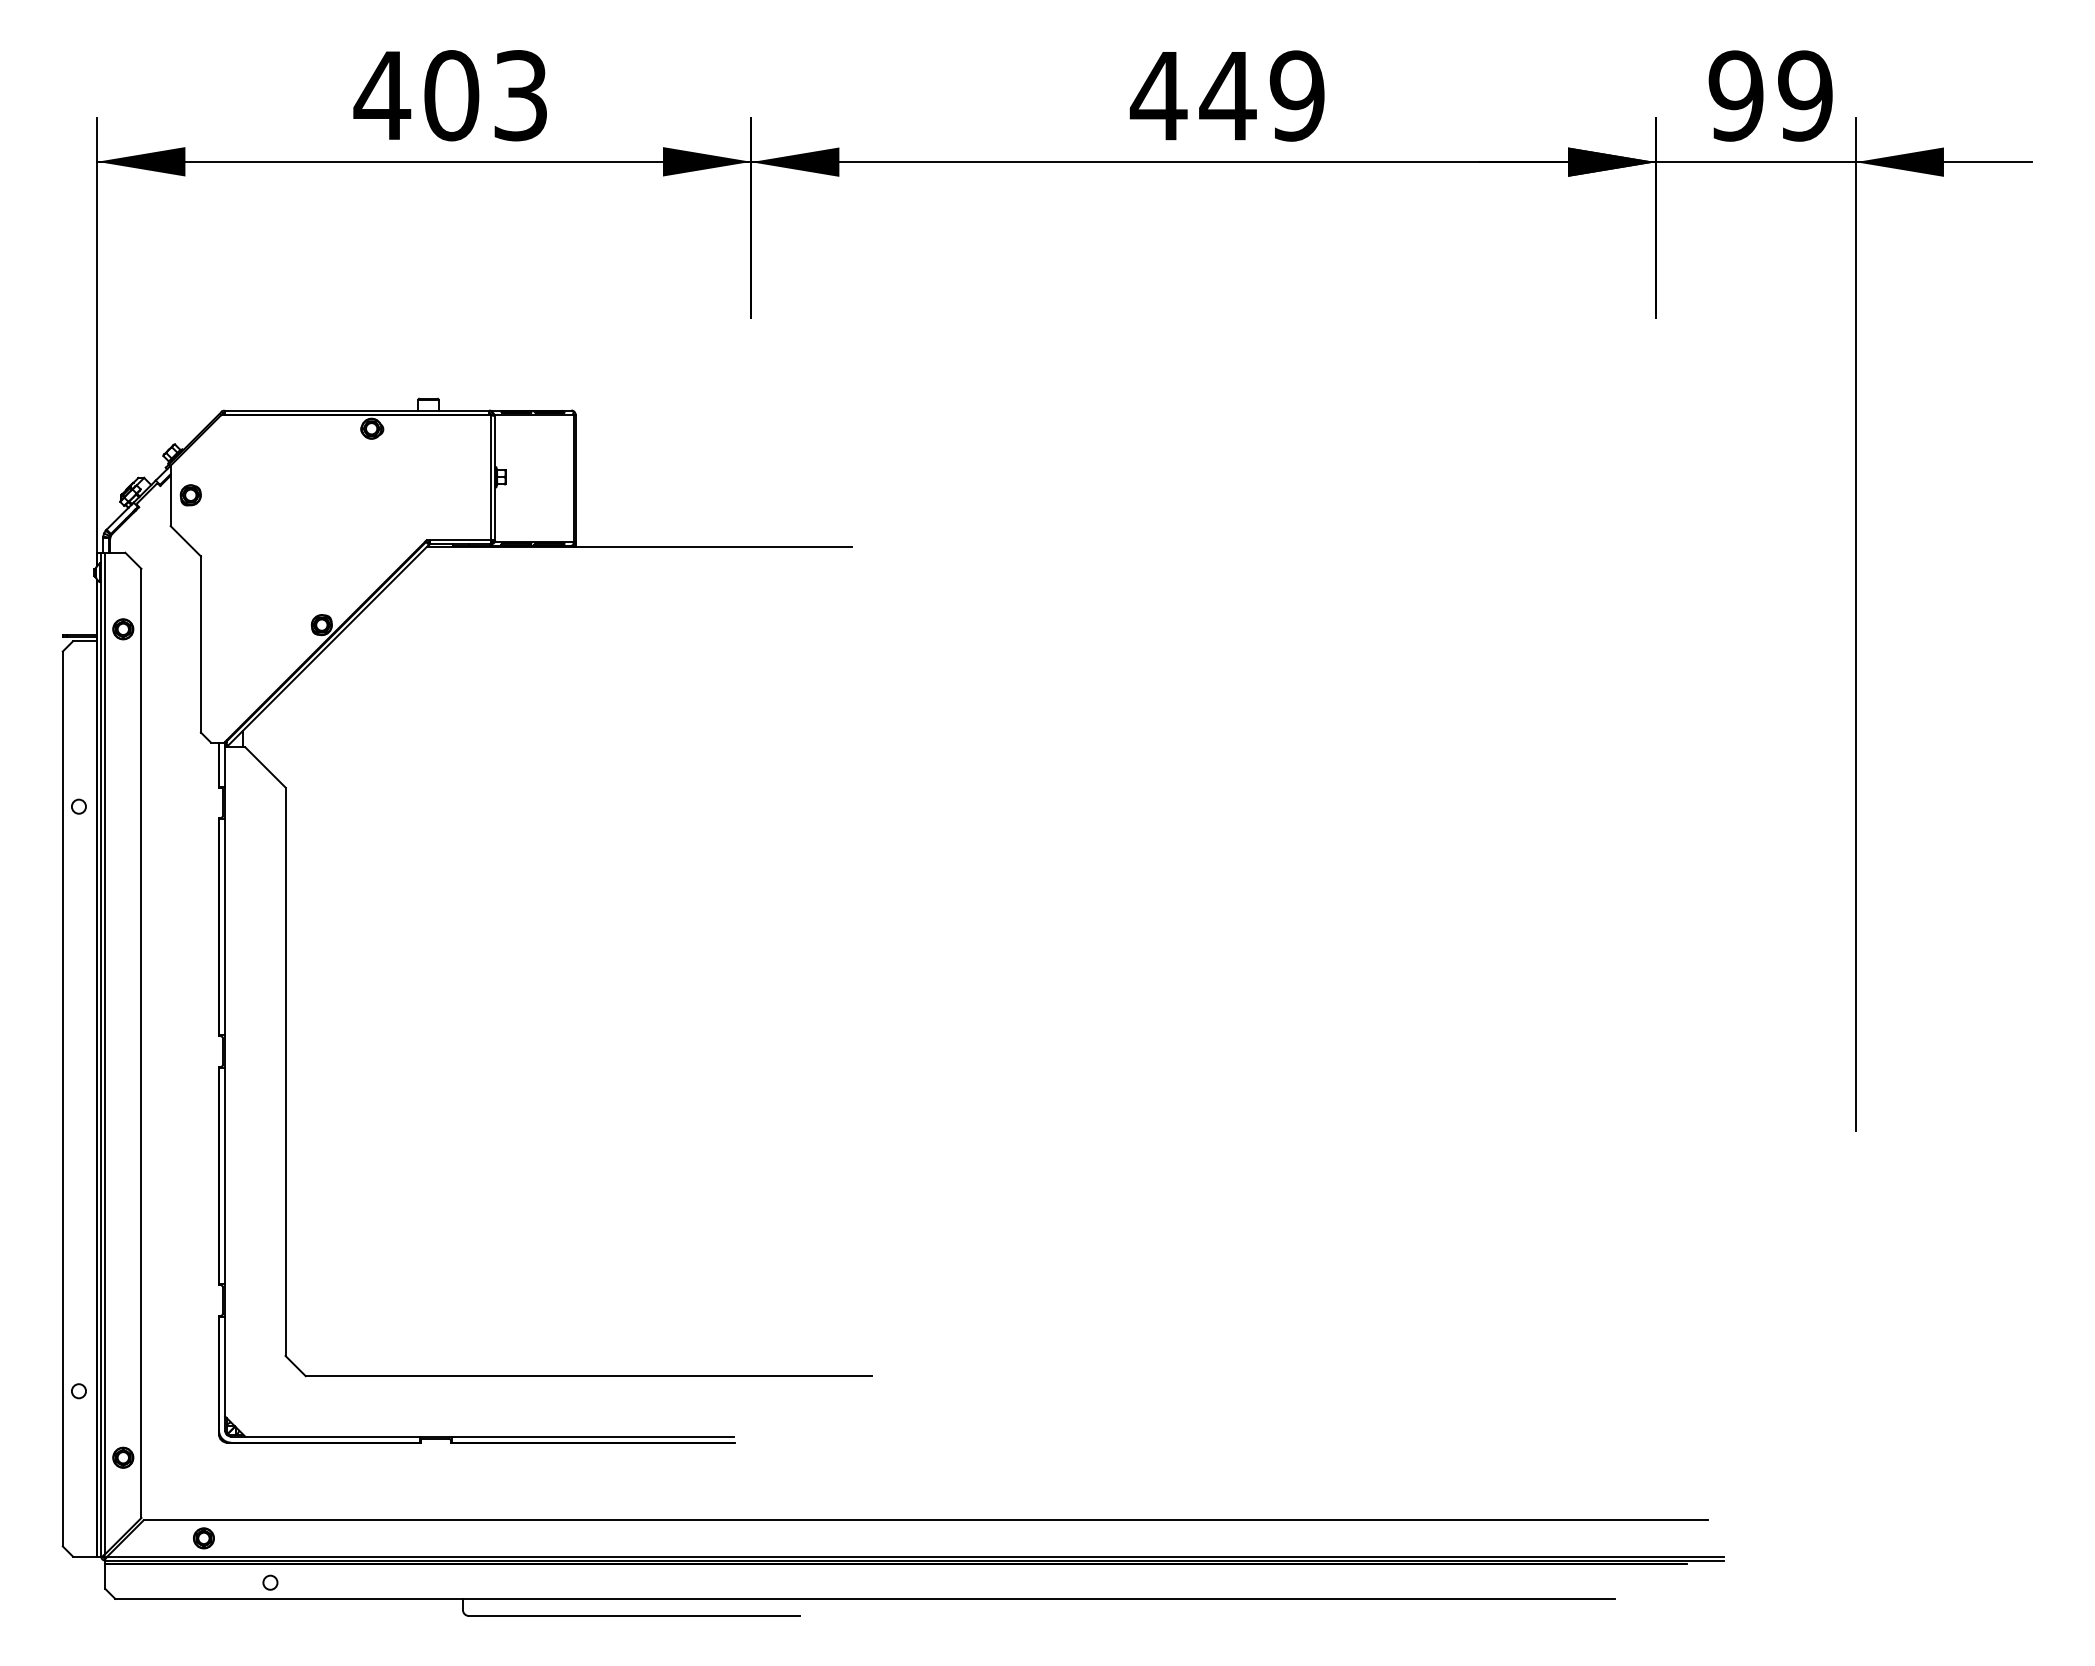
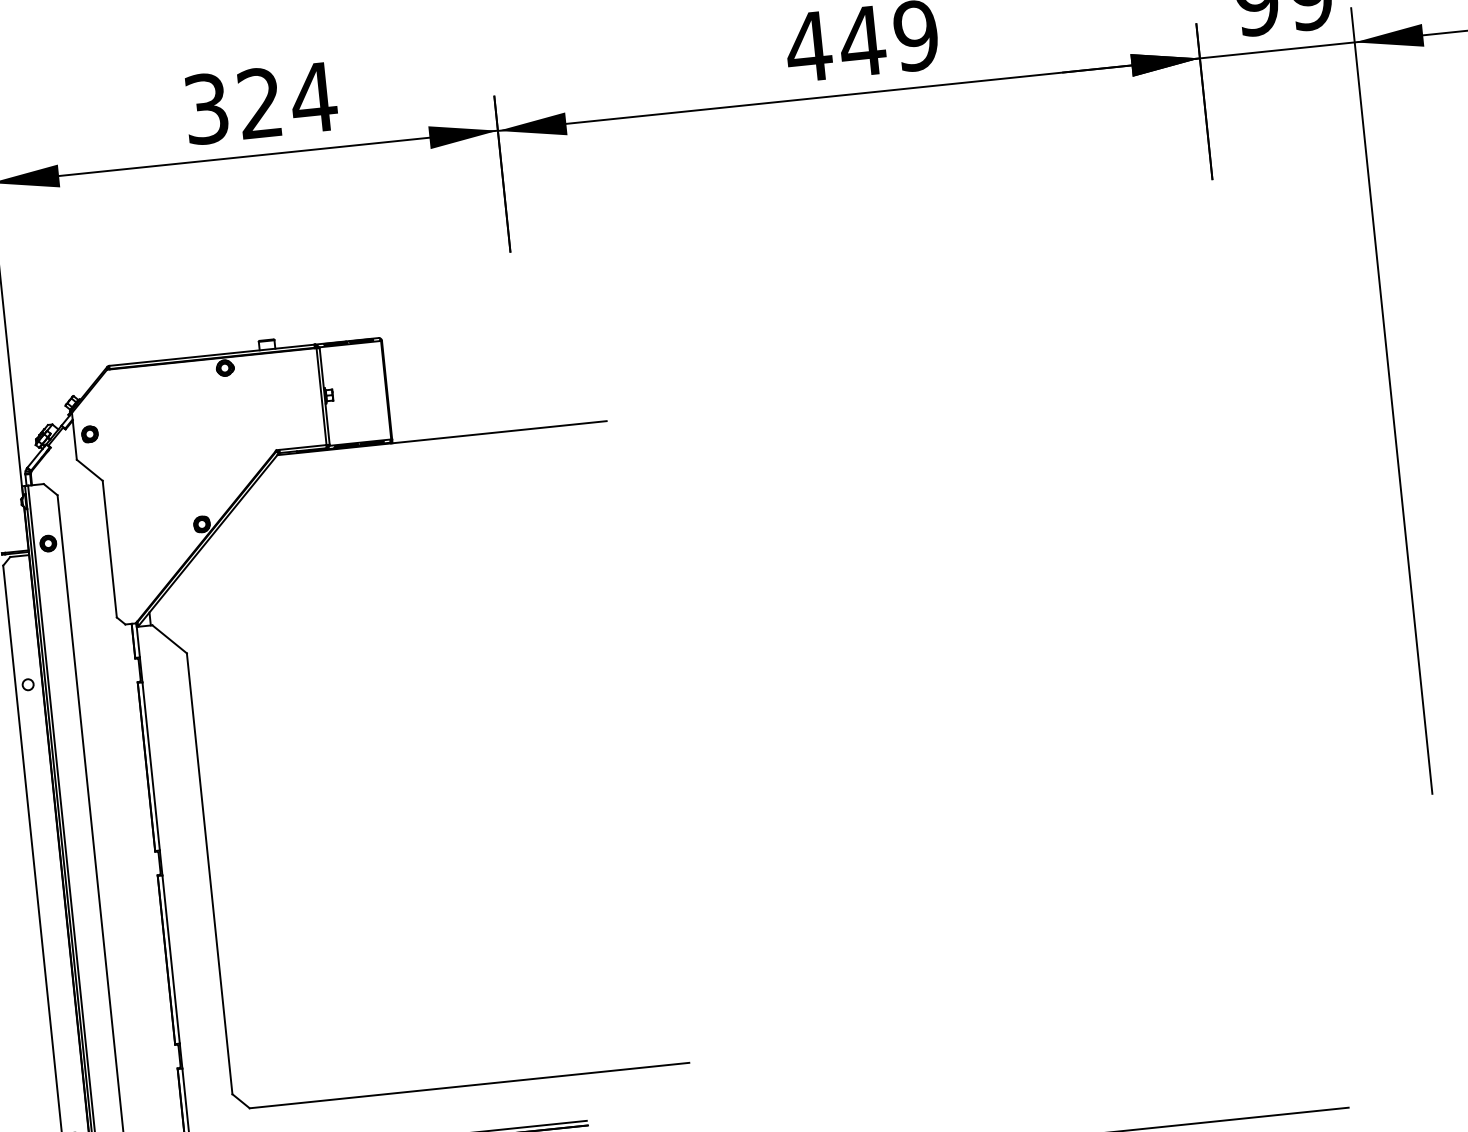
text: (451, 95) -> (260, 103), 403 -> 324

